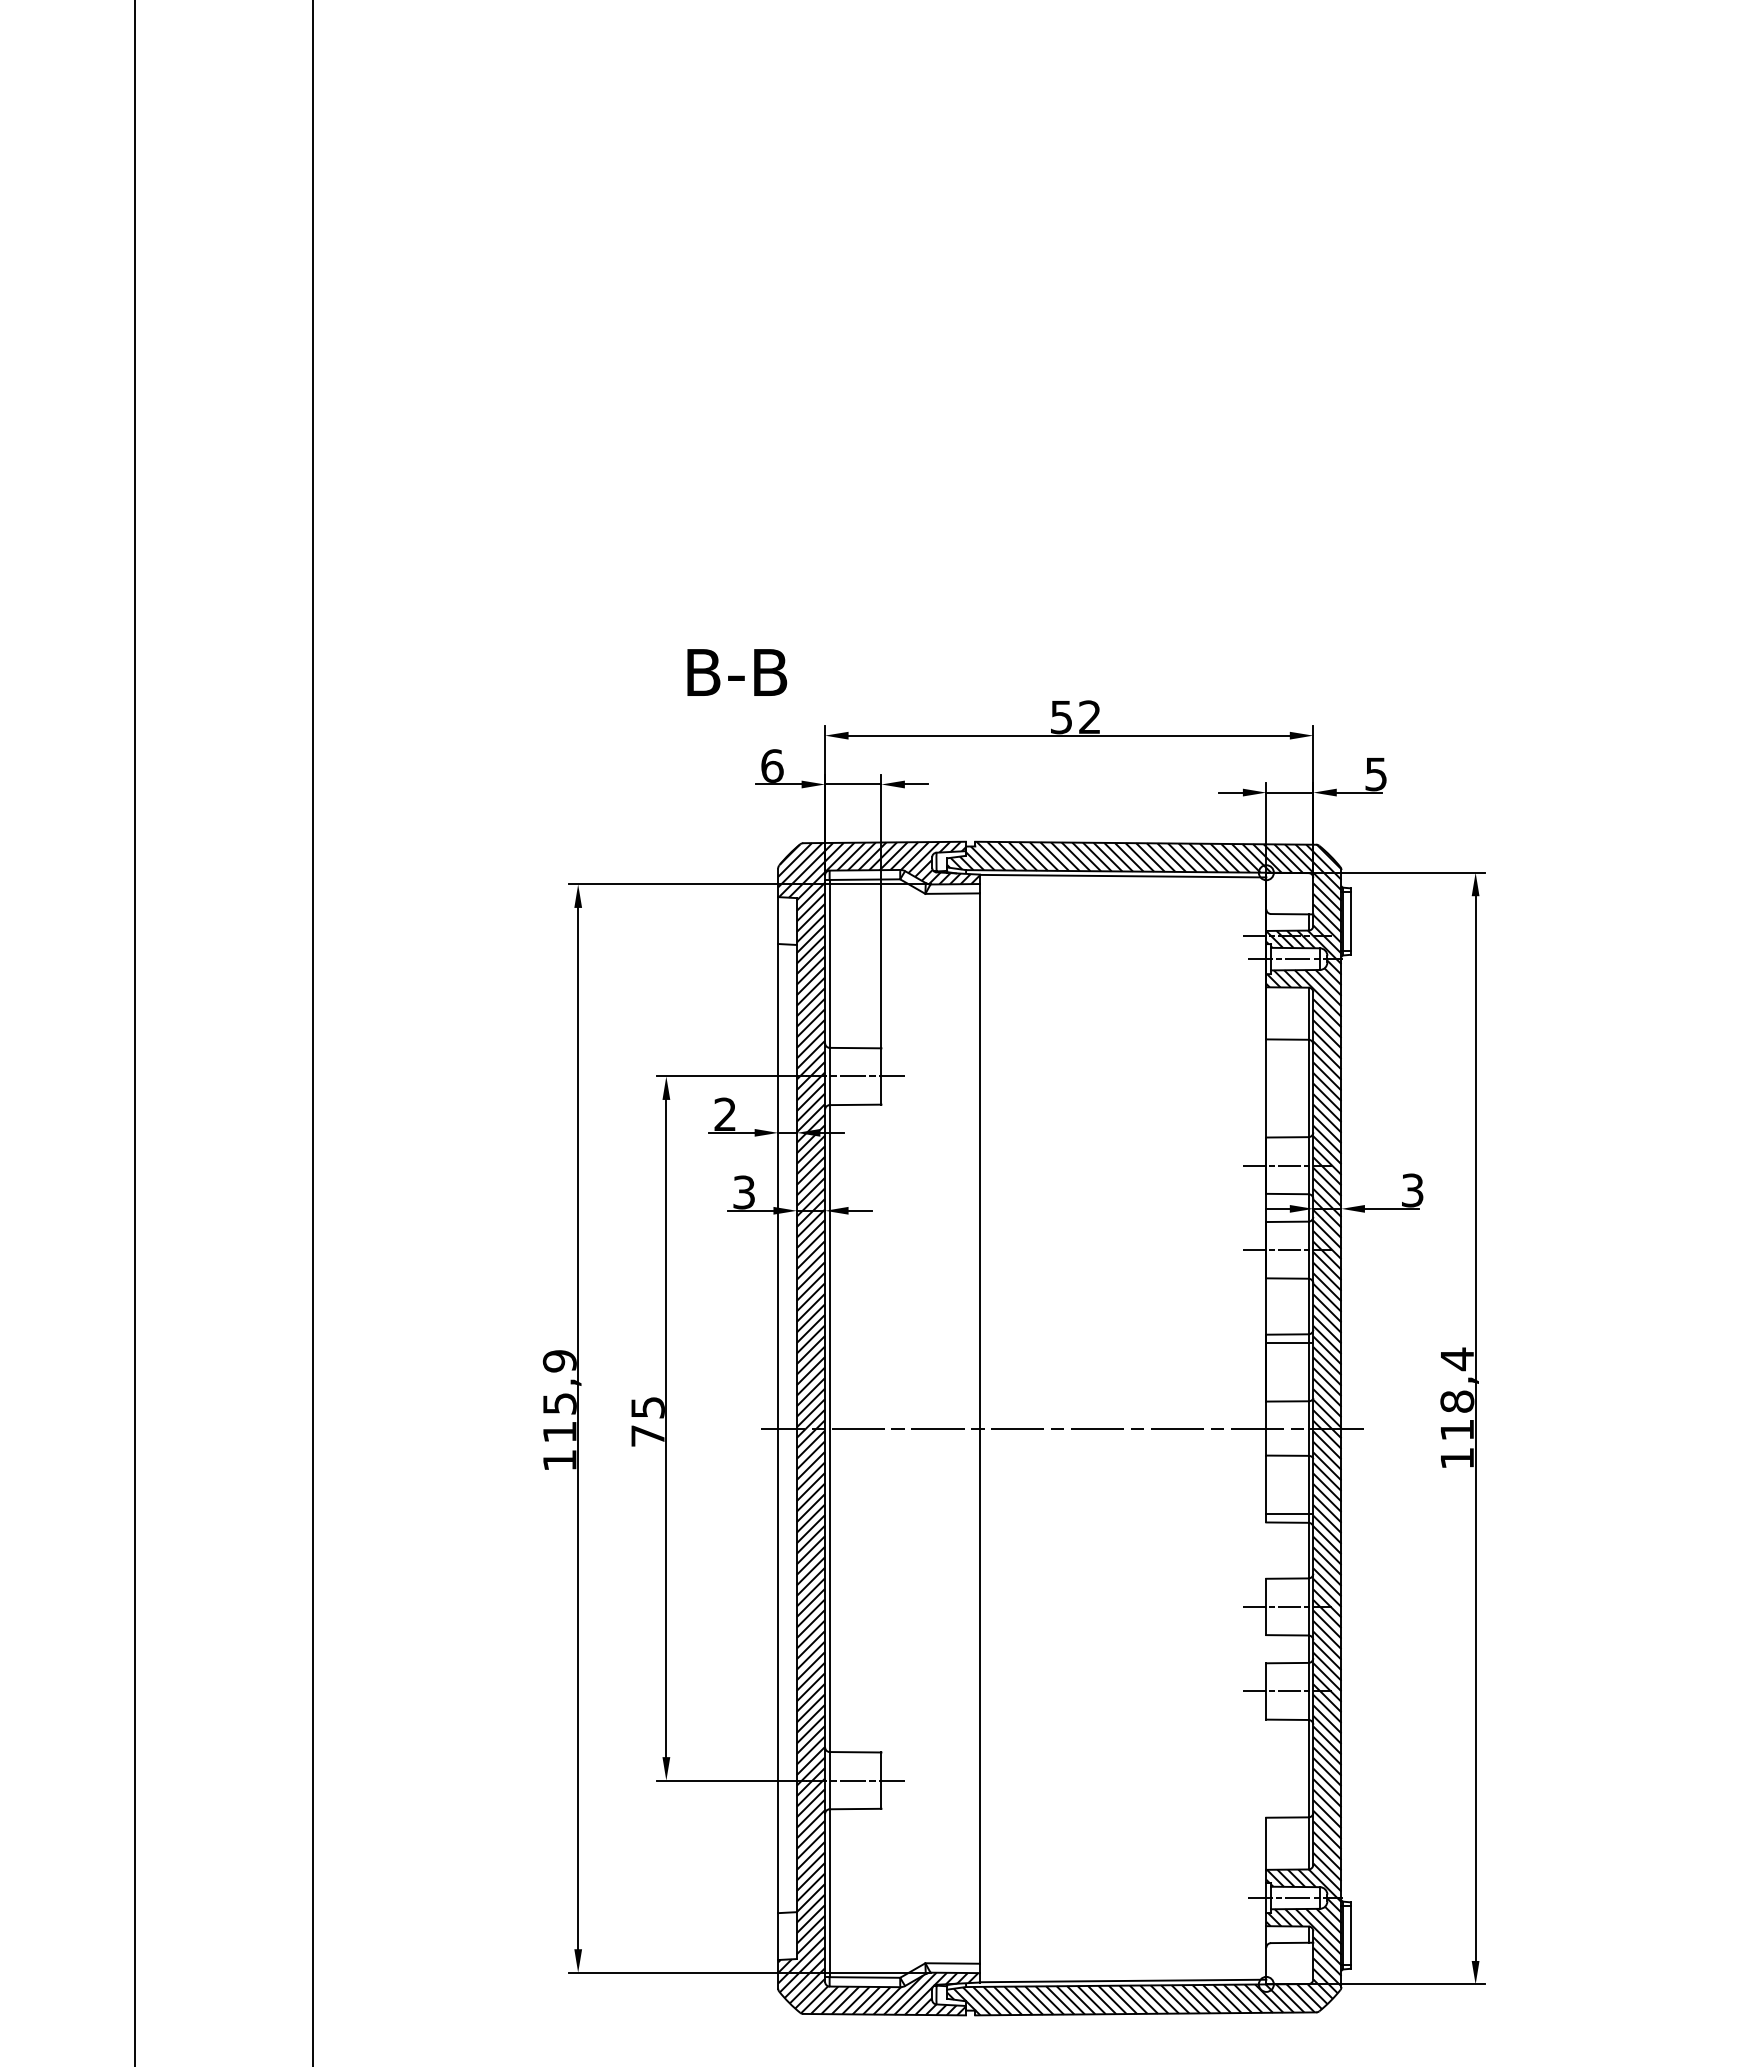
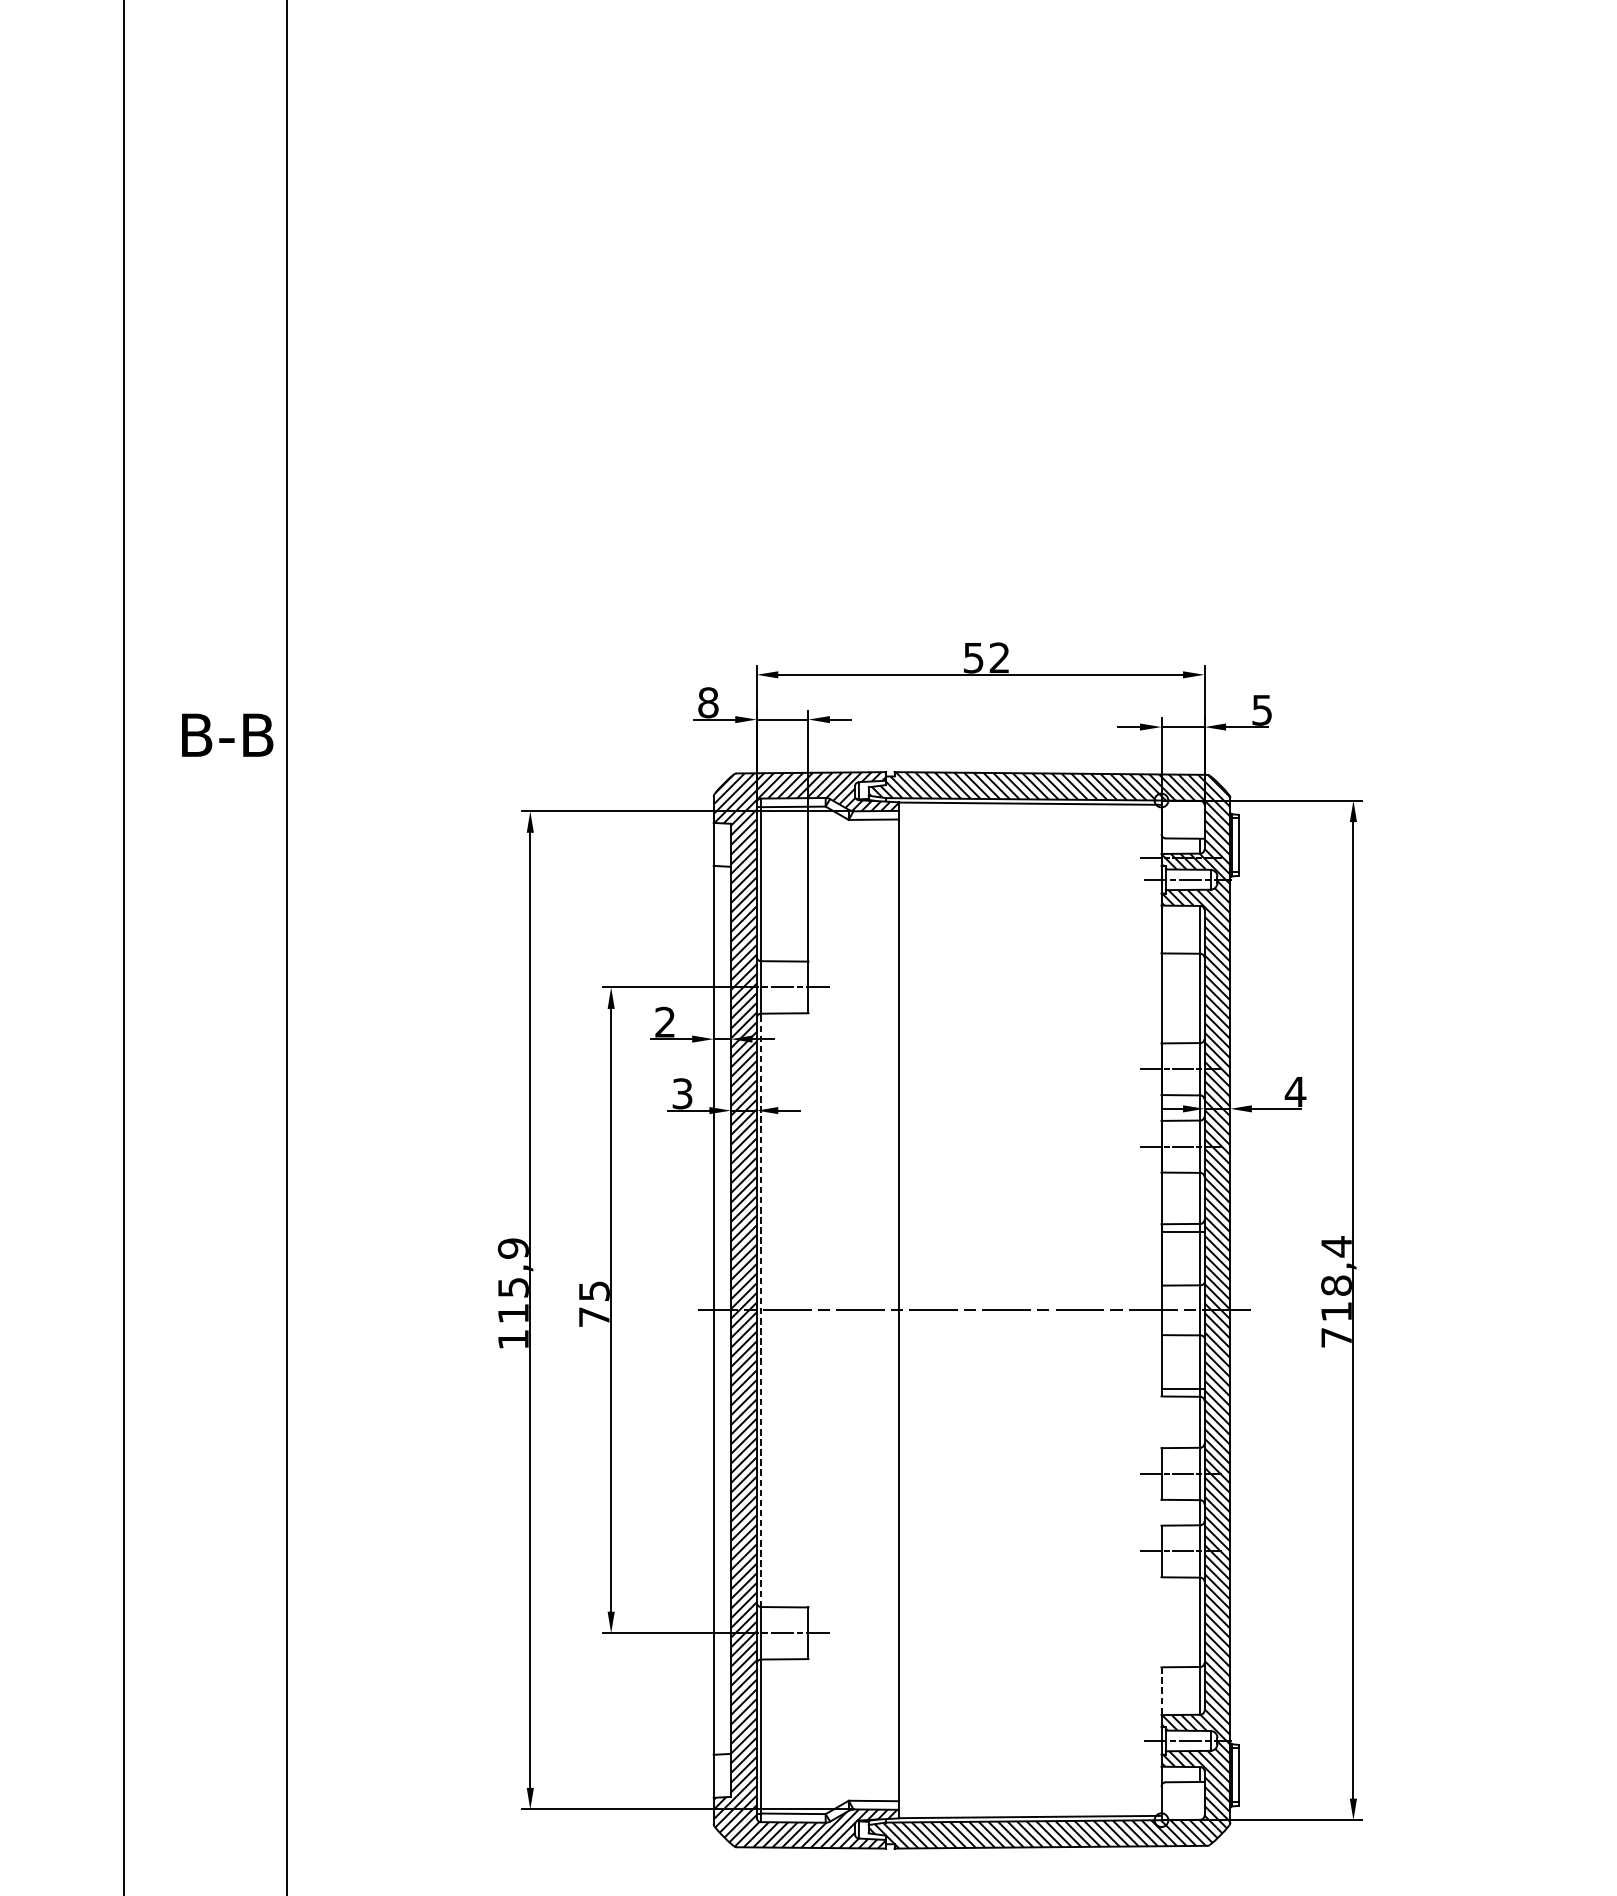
text: (737, 672) -> (227, 735), moved
text: (772, 765) -> (708, 702), 6 -> 8
text: (1412, 1190) -> (1295, 1092), 3 -> 4
line: (829, 1428) -> (760, 1310), solid -> dashed
text: (1457, 1458) -> (1336, 1337), 118,4 -> 718,4
line: (1266, 1844) -> (1161, 1691), solid -> dashed

